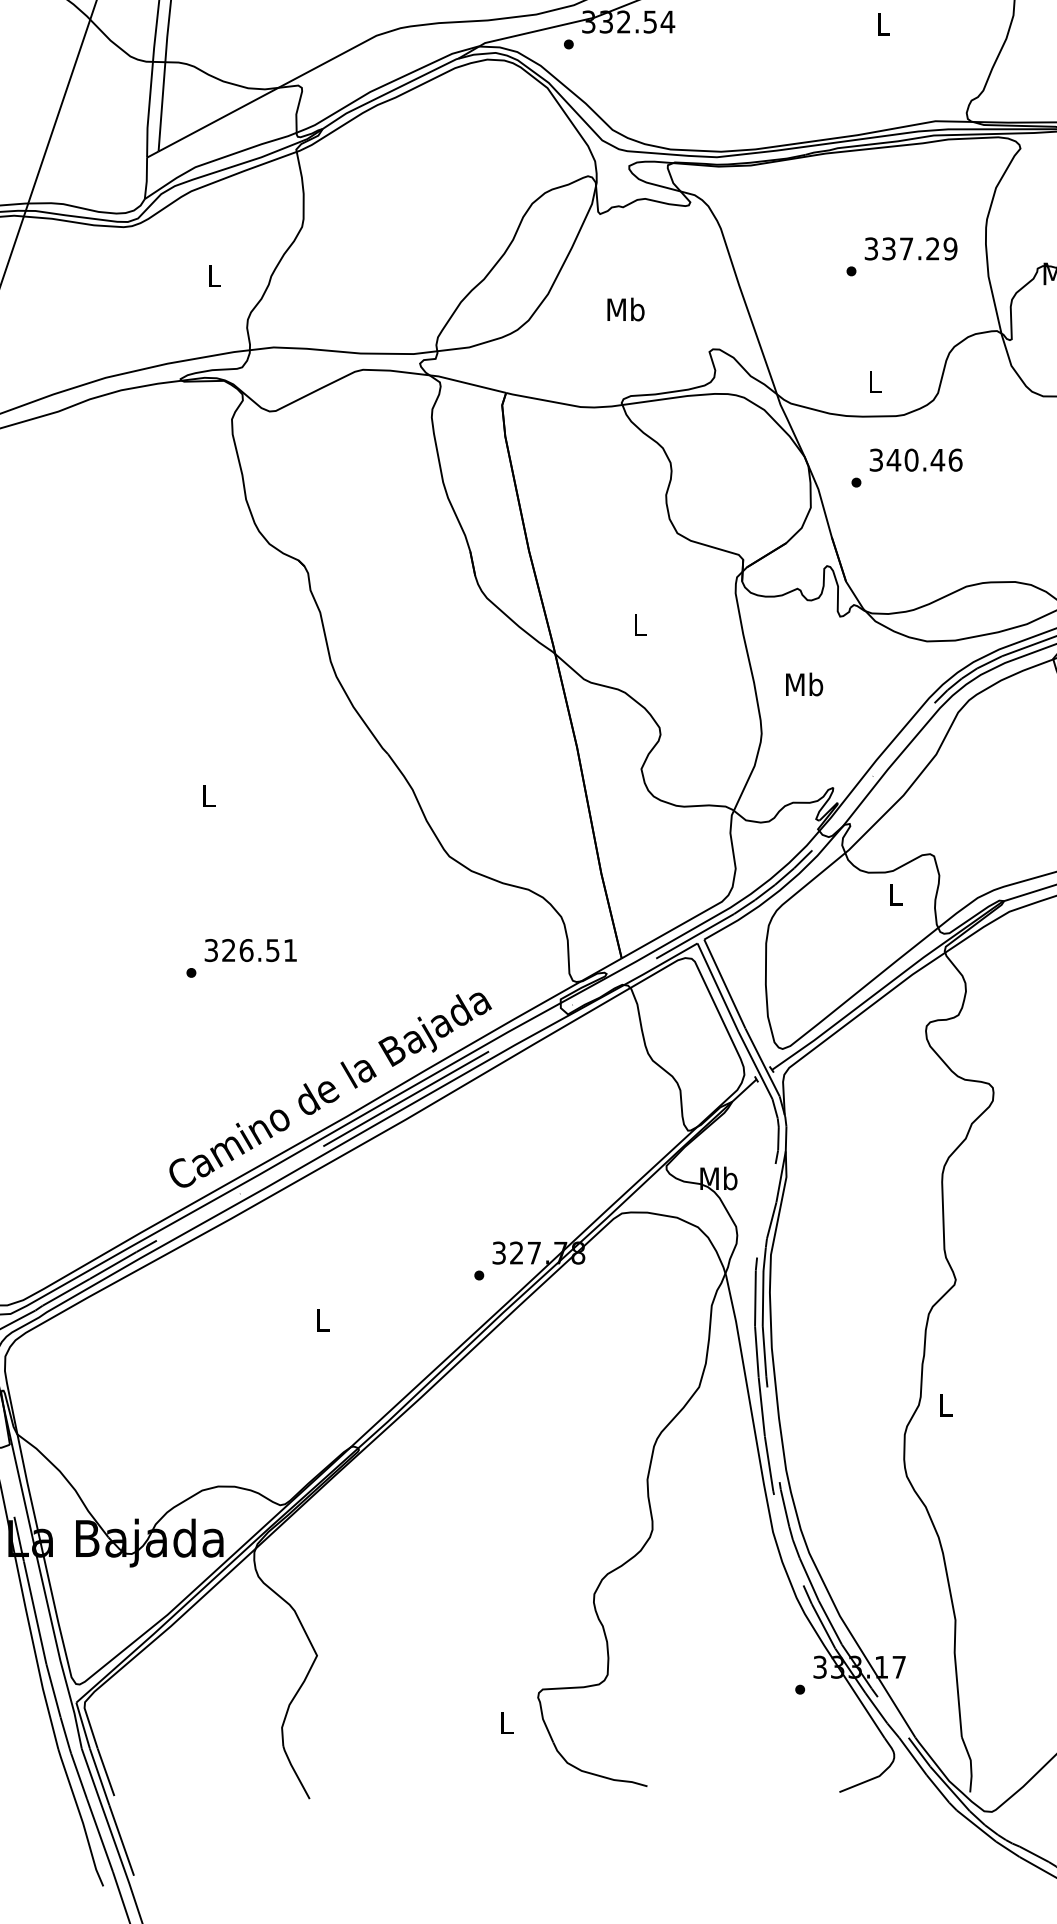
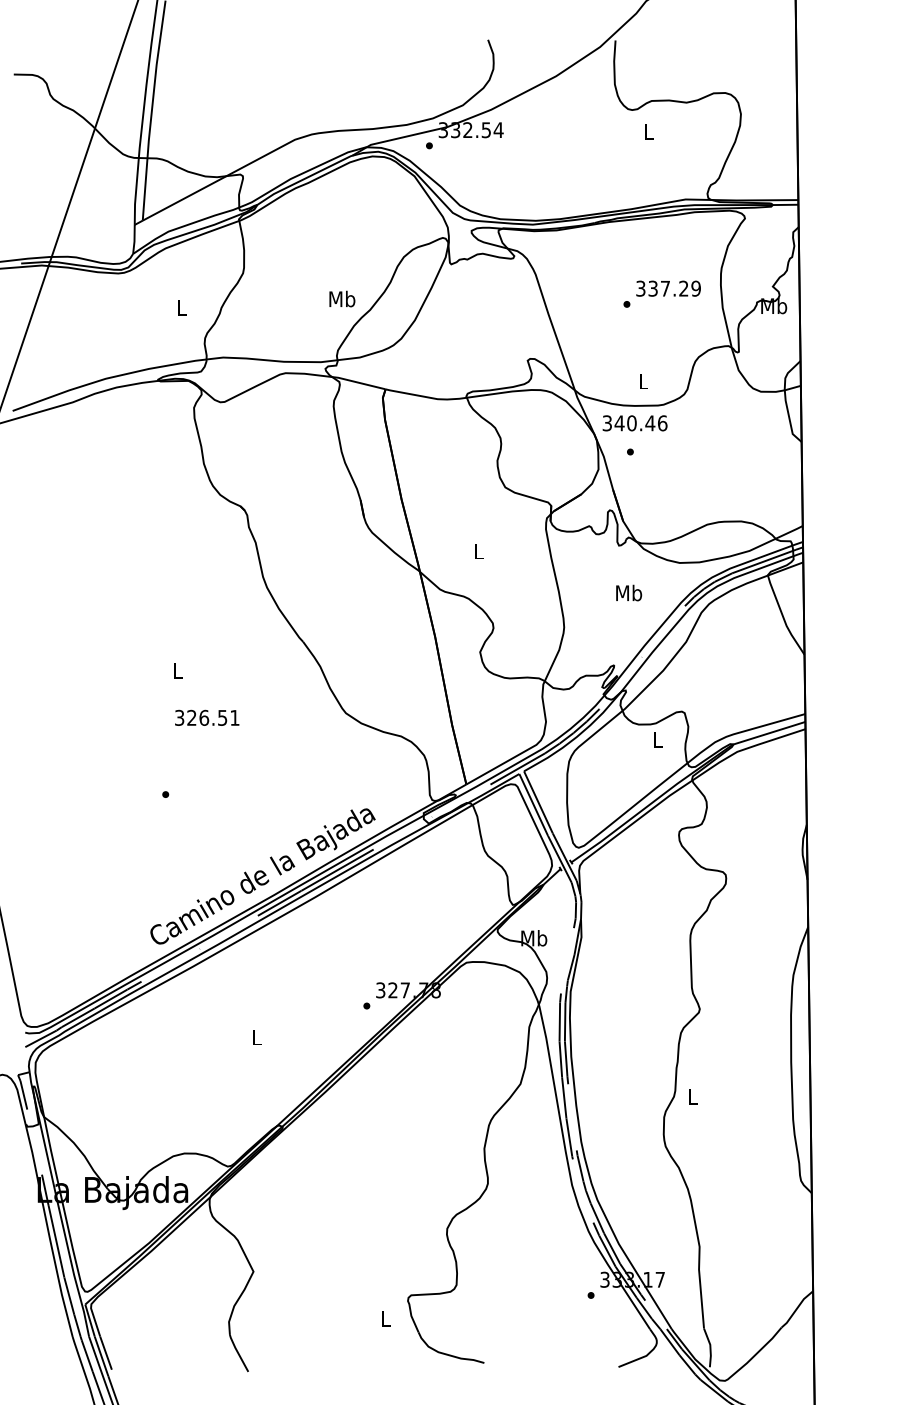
text: (626, 308) -> (342, 298), moved
text: (915, 460) -> (634, 423), moved
text: (805, 683) -> (629, 592), moved
text: (251, 949) -> (207, 717), moved

